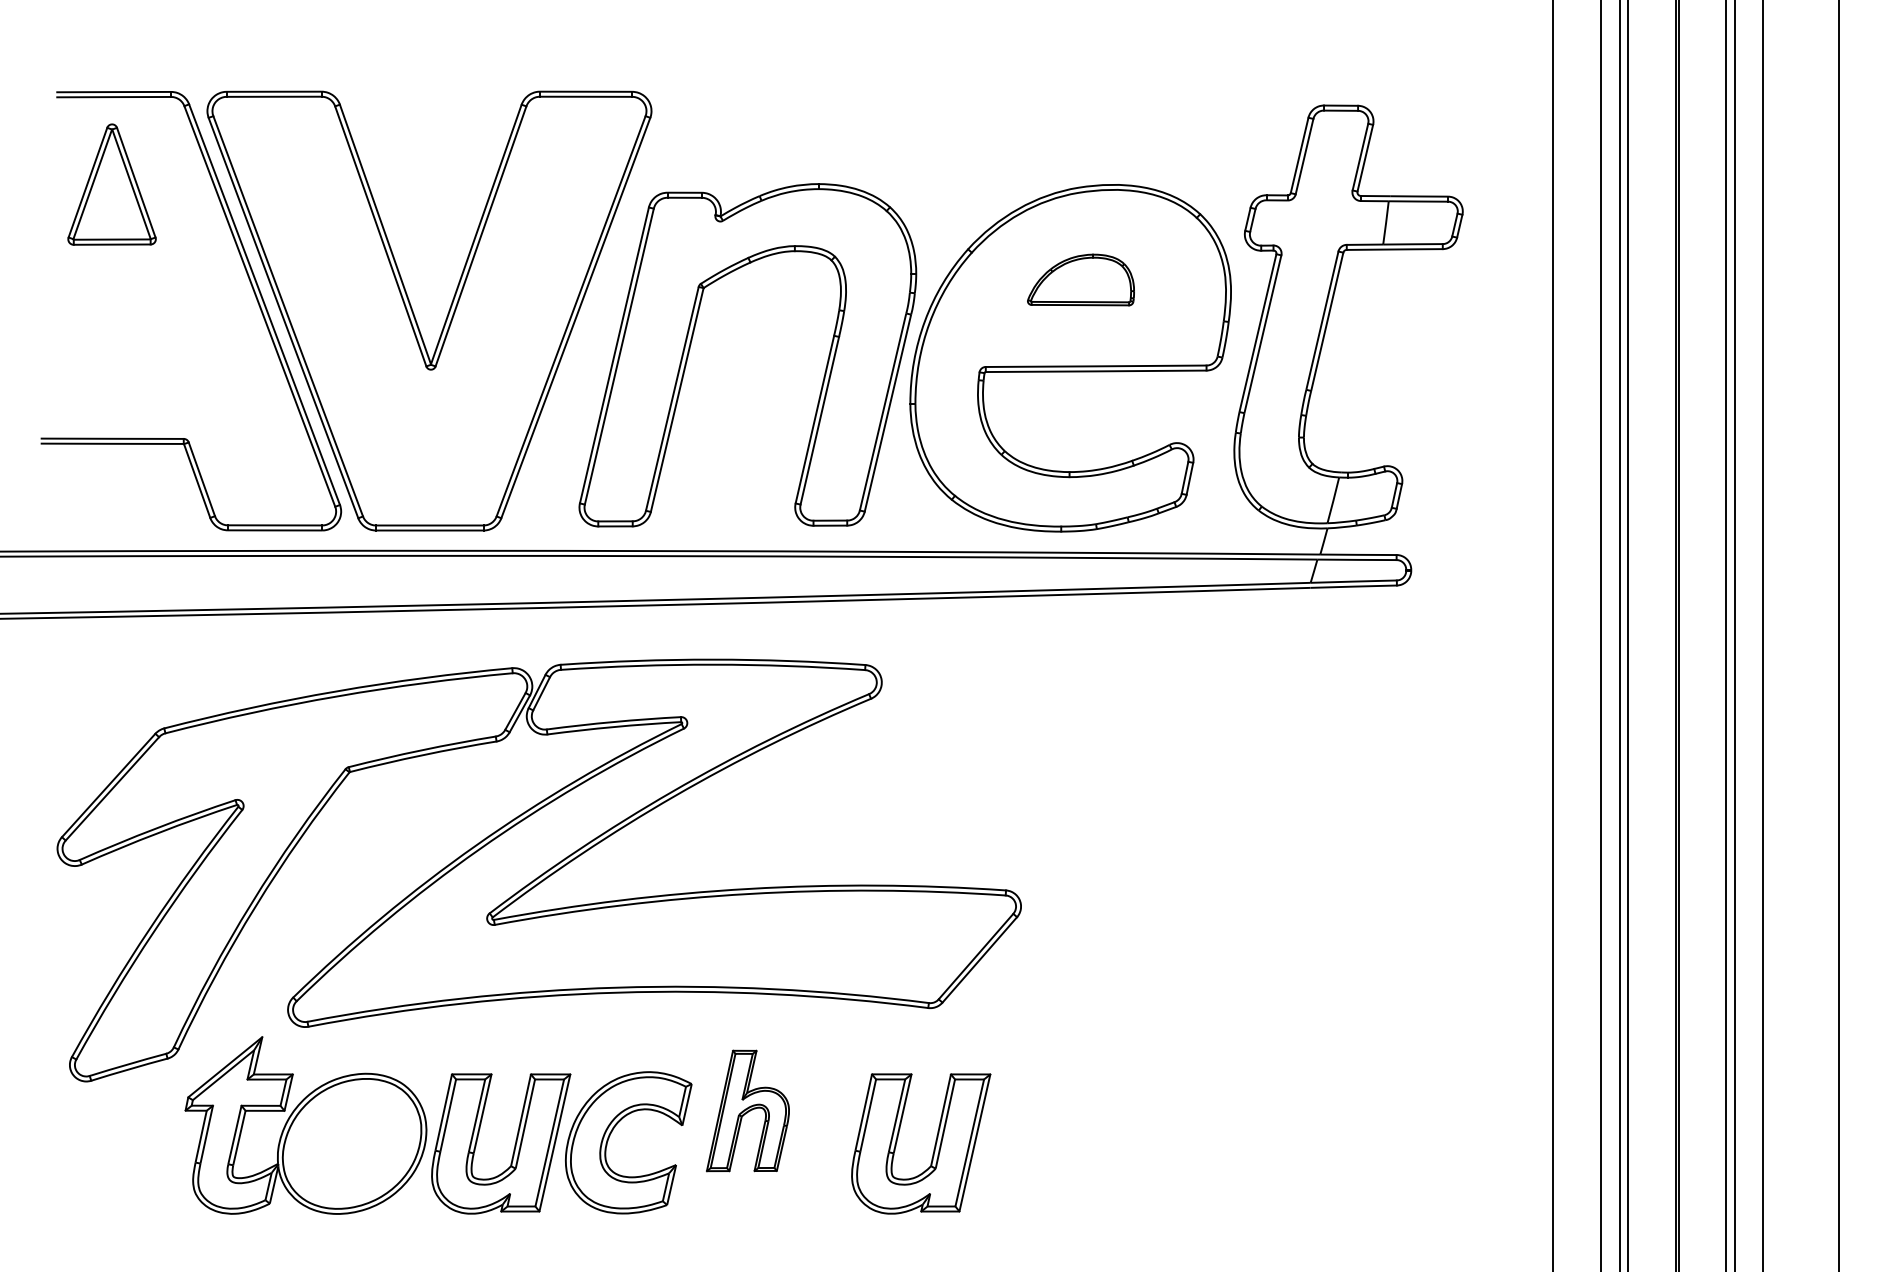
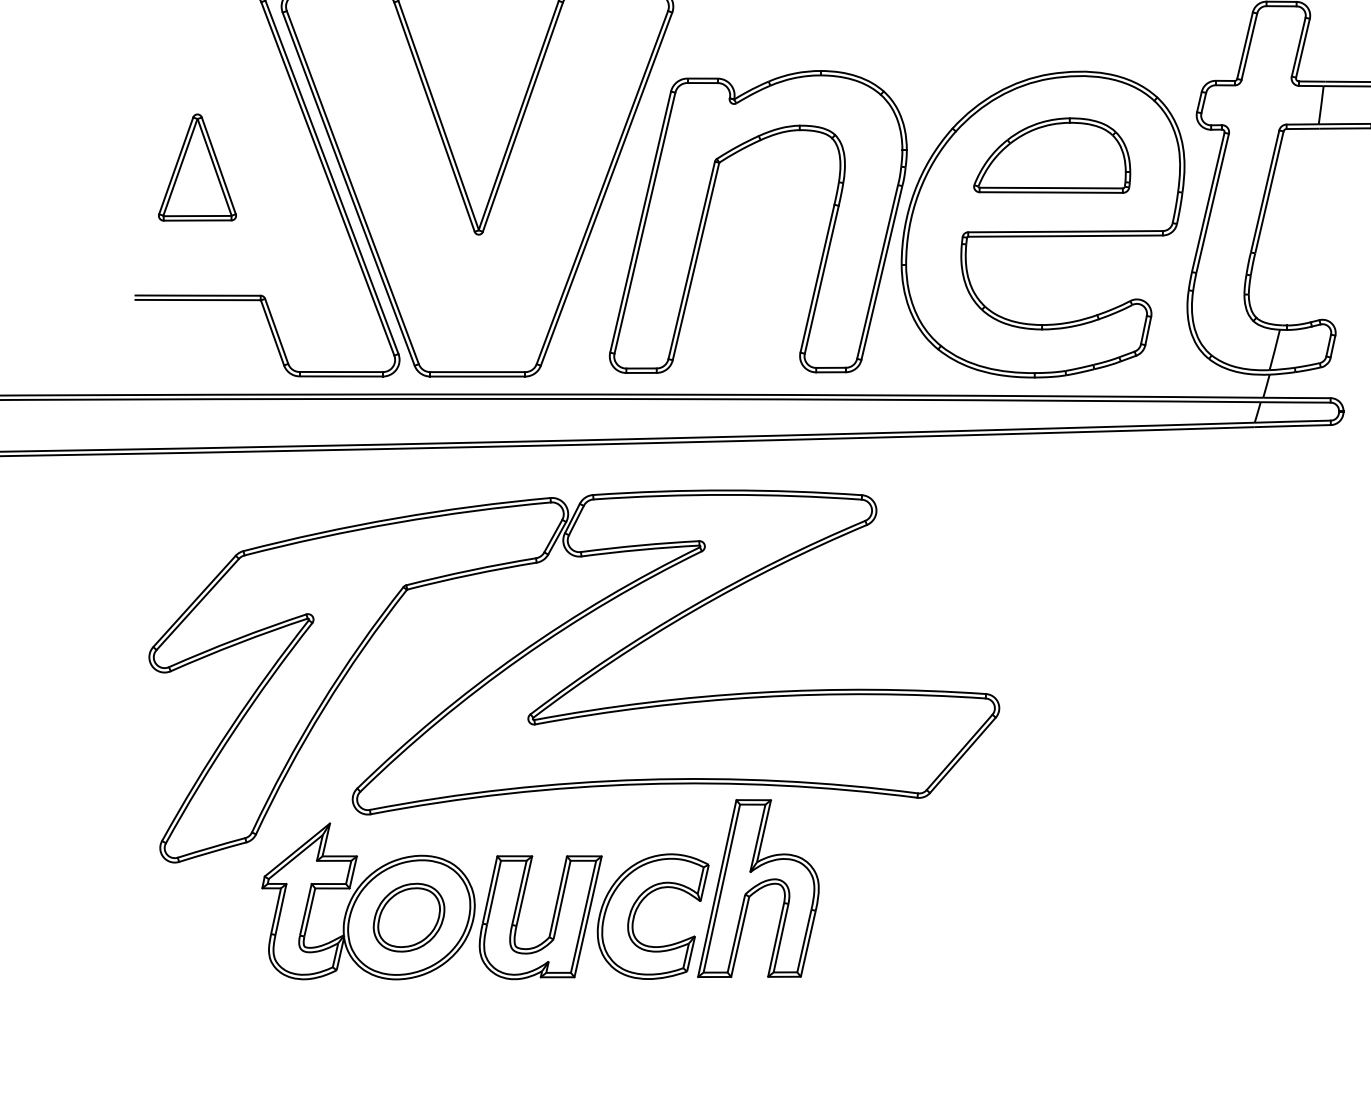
part: (111, 184) -> (196, 167), moved
part: (1080, 279) -> (1051, 155), size x1.67
part: (747, 1110) -> (757, 888), size x1.67
part: (351, 1143) -> (408, 917), added
part: (934, 1144) -> (922, 918), removed

